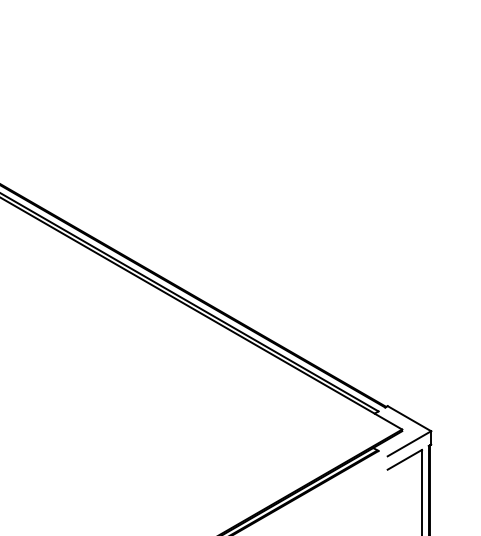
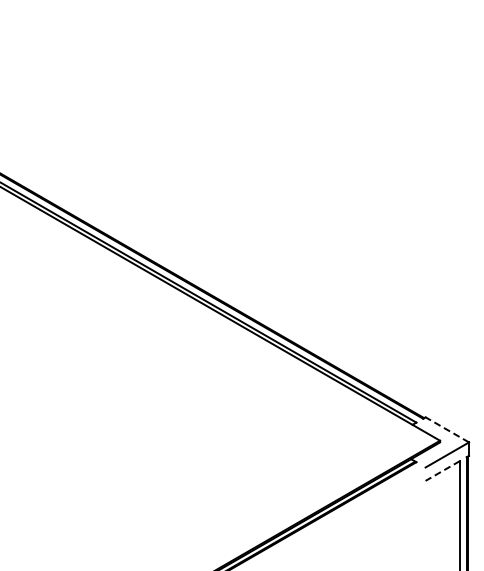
line: (408, 418) -> (446, 429), solid -> dashed
line: (404, 460) -> (442, 471), solid -> dashed

